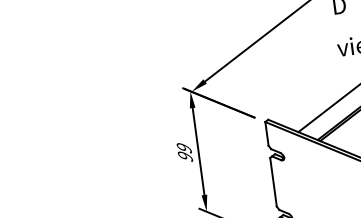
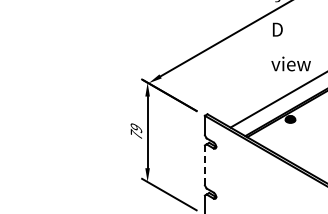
text: (185, 155) -> (136, 134), 99 -> 79
line: (272, 182) -> (204, 165), solid -> dashed

